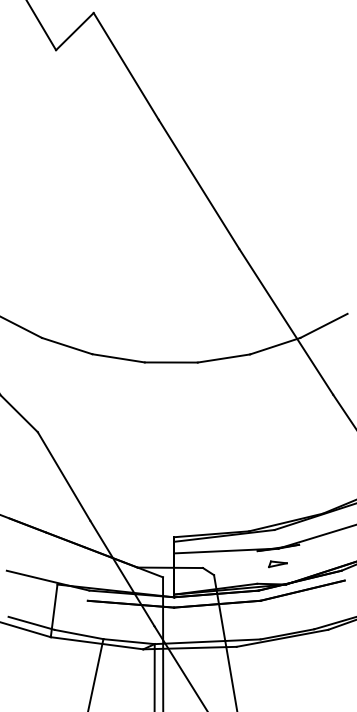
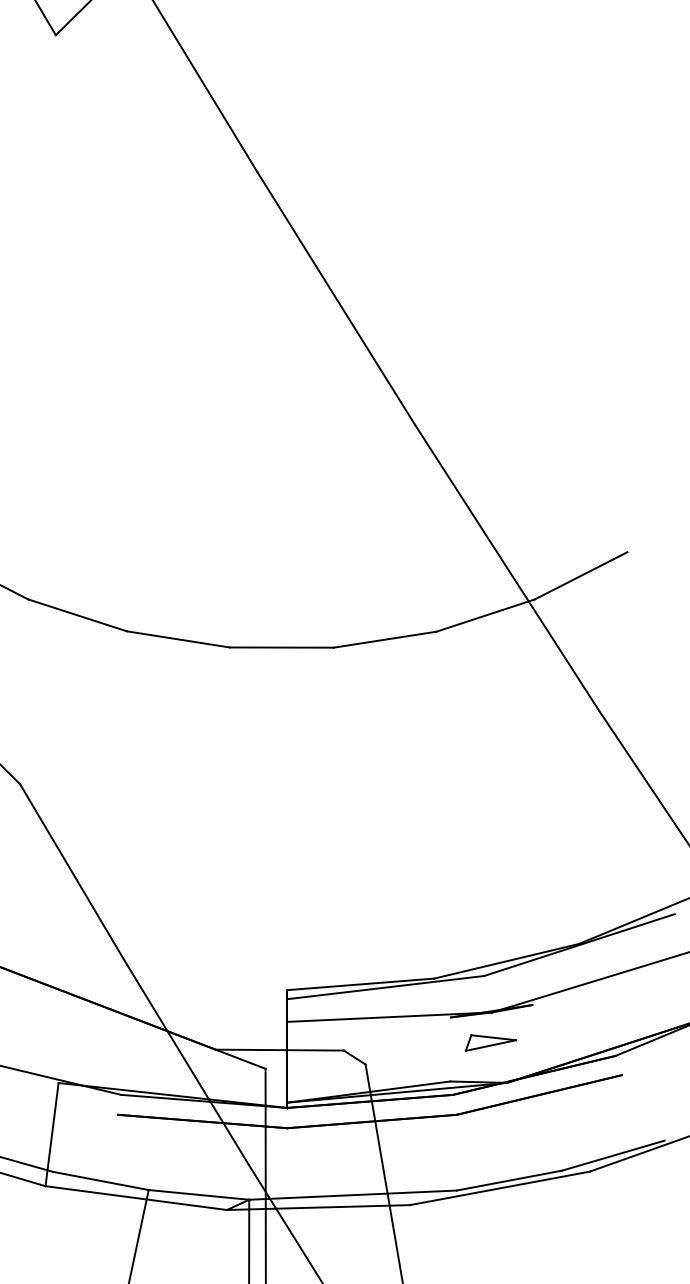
part: (277, 564) -> (490, 1043), size x1.43

